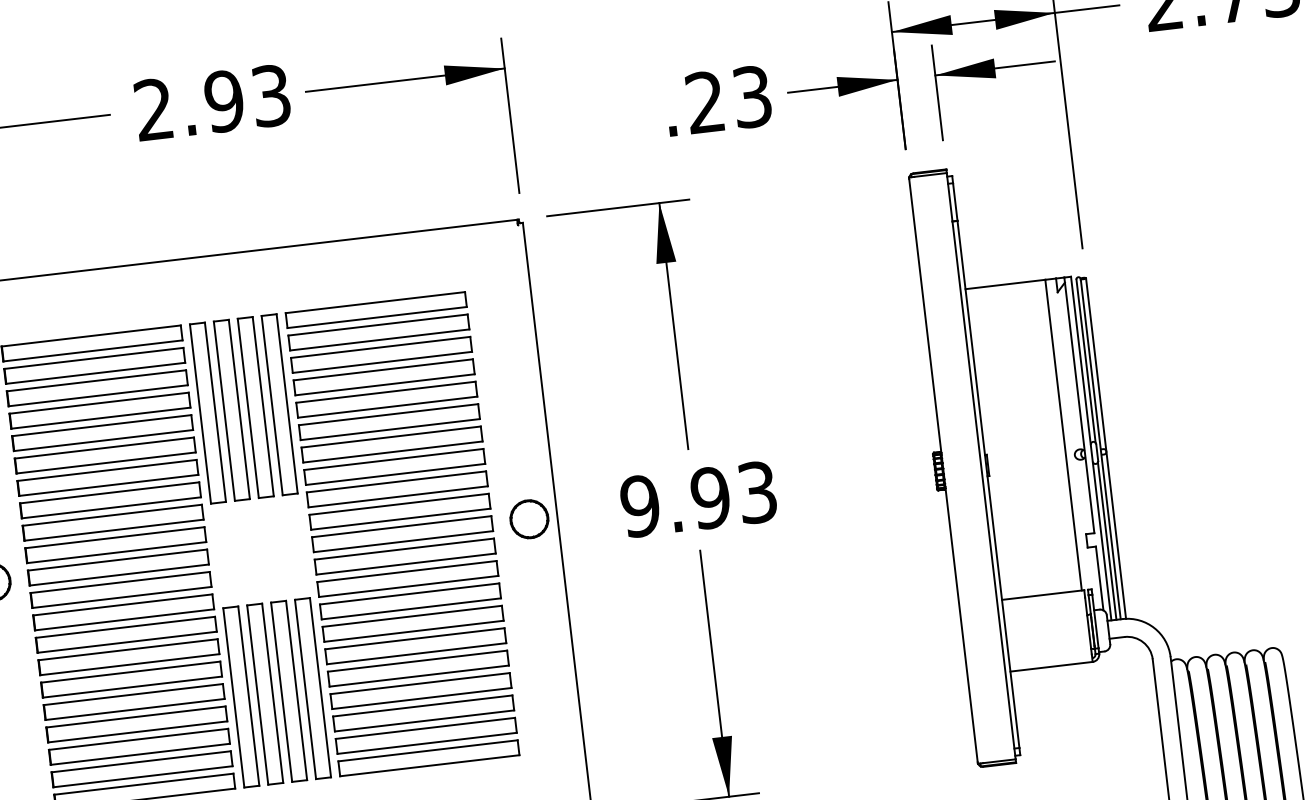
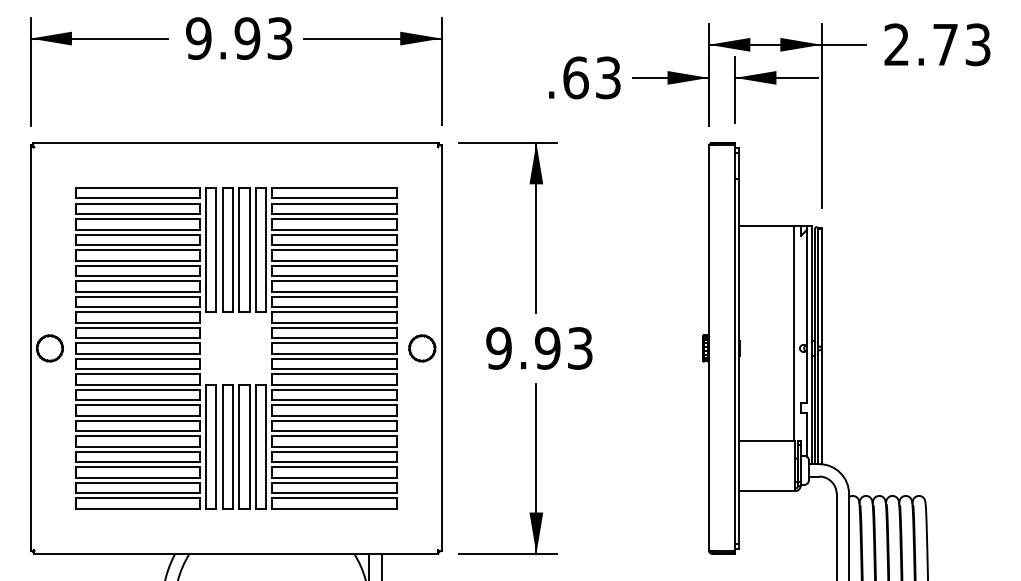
text: (704, 101) -> (575, 77), .23 -> .63
text: (153, 109) -> (198, 38), 2.93 -> 9.93

